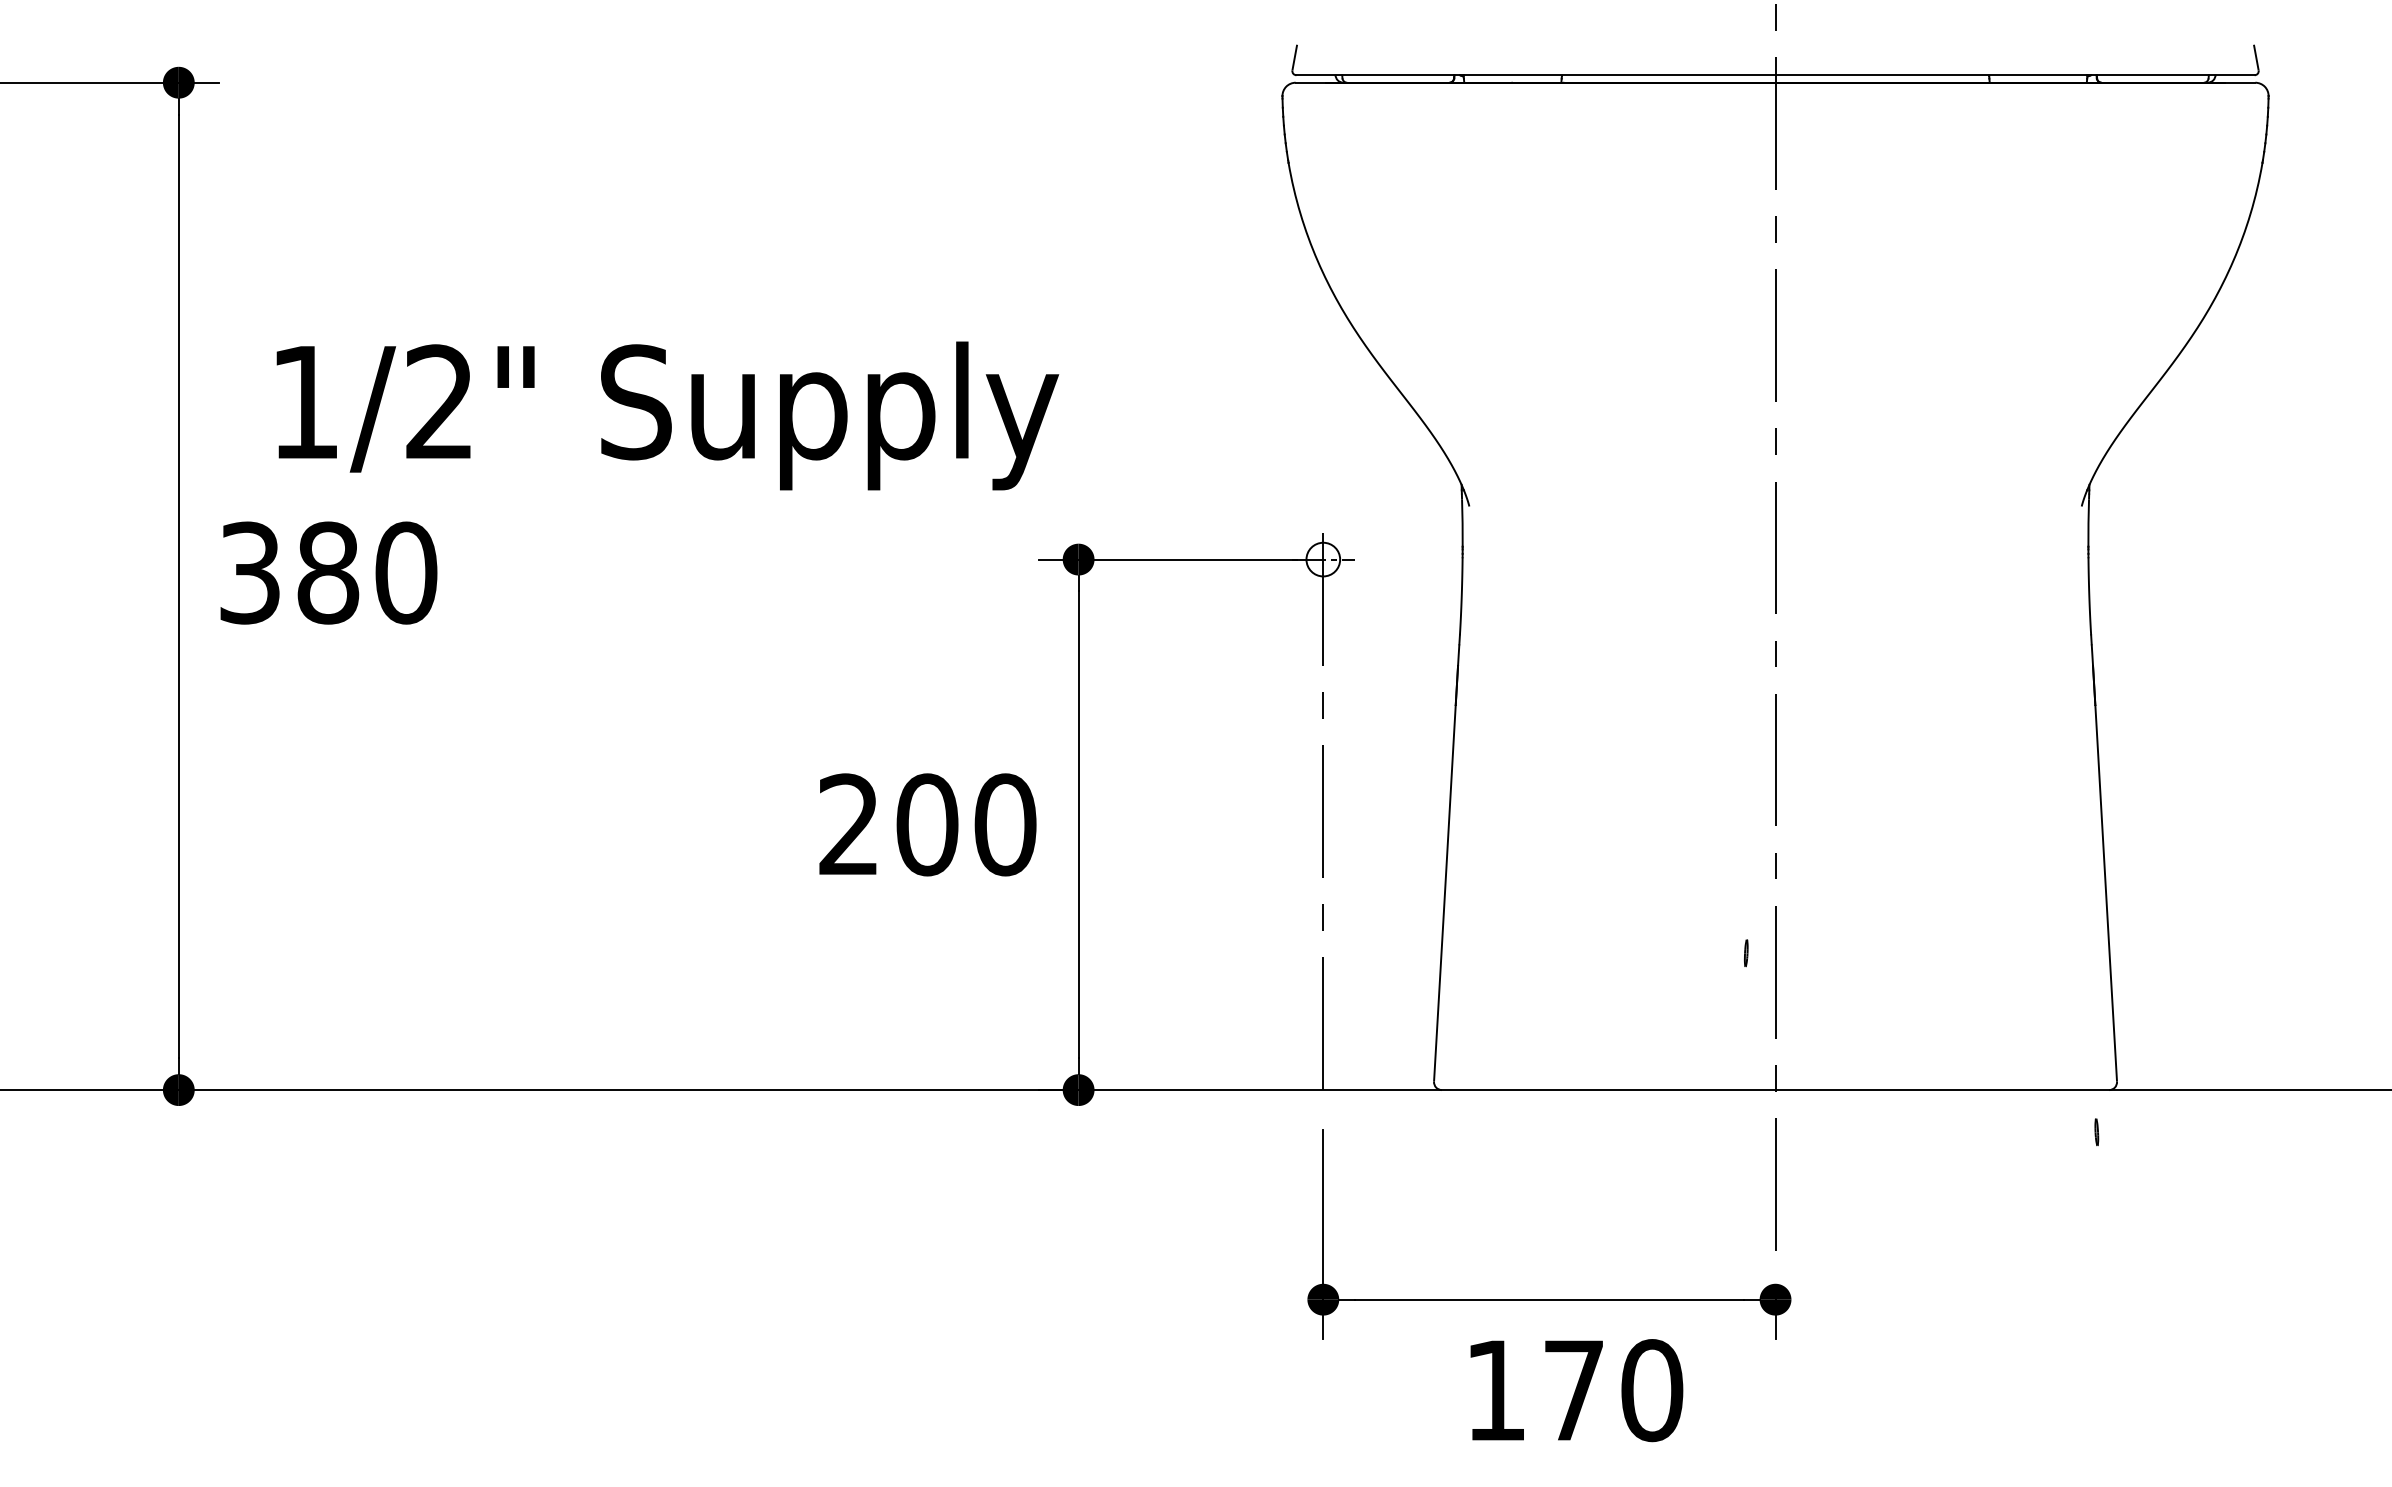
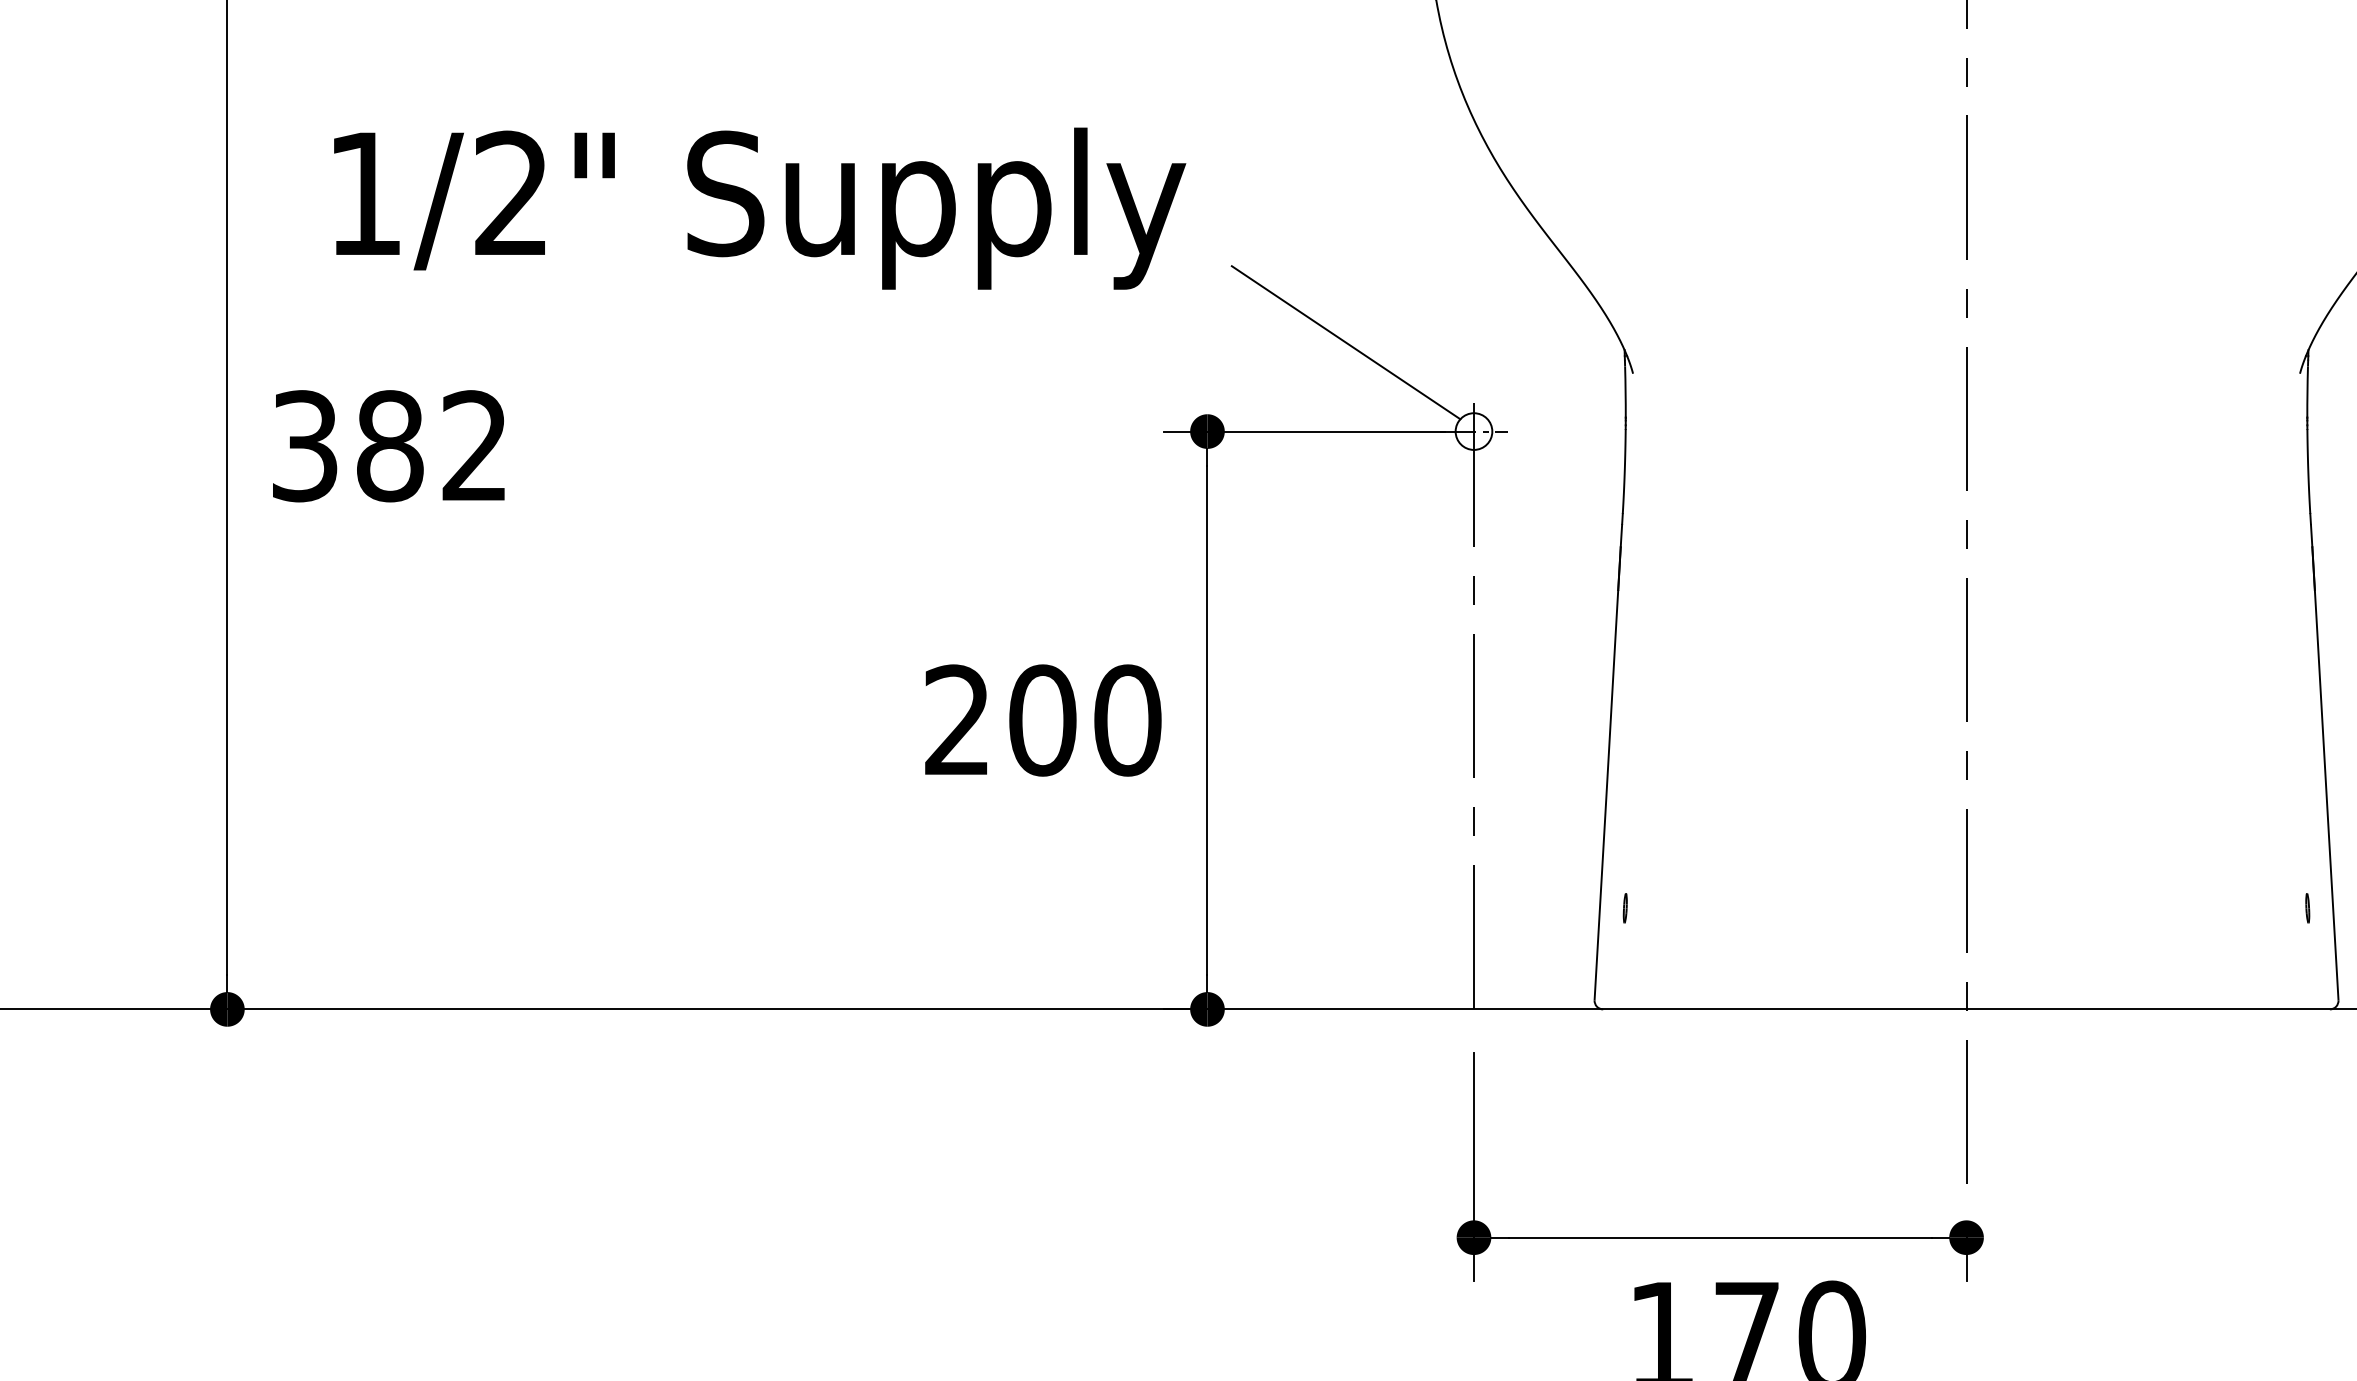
text: (667, 415) -> (759, 208), moved
line: (1205, 477) -> (1345, 342), added
text: (406, 572) -> (475, 445), 380 -> 382
part: (1746, 953) -> (1625, 908), moved
part: (2096, 1132) -> (2307, 908), moved

